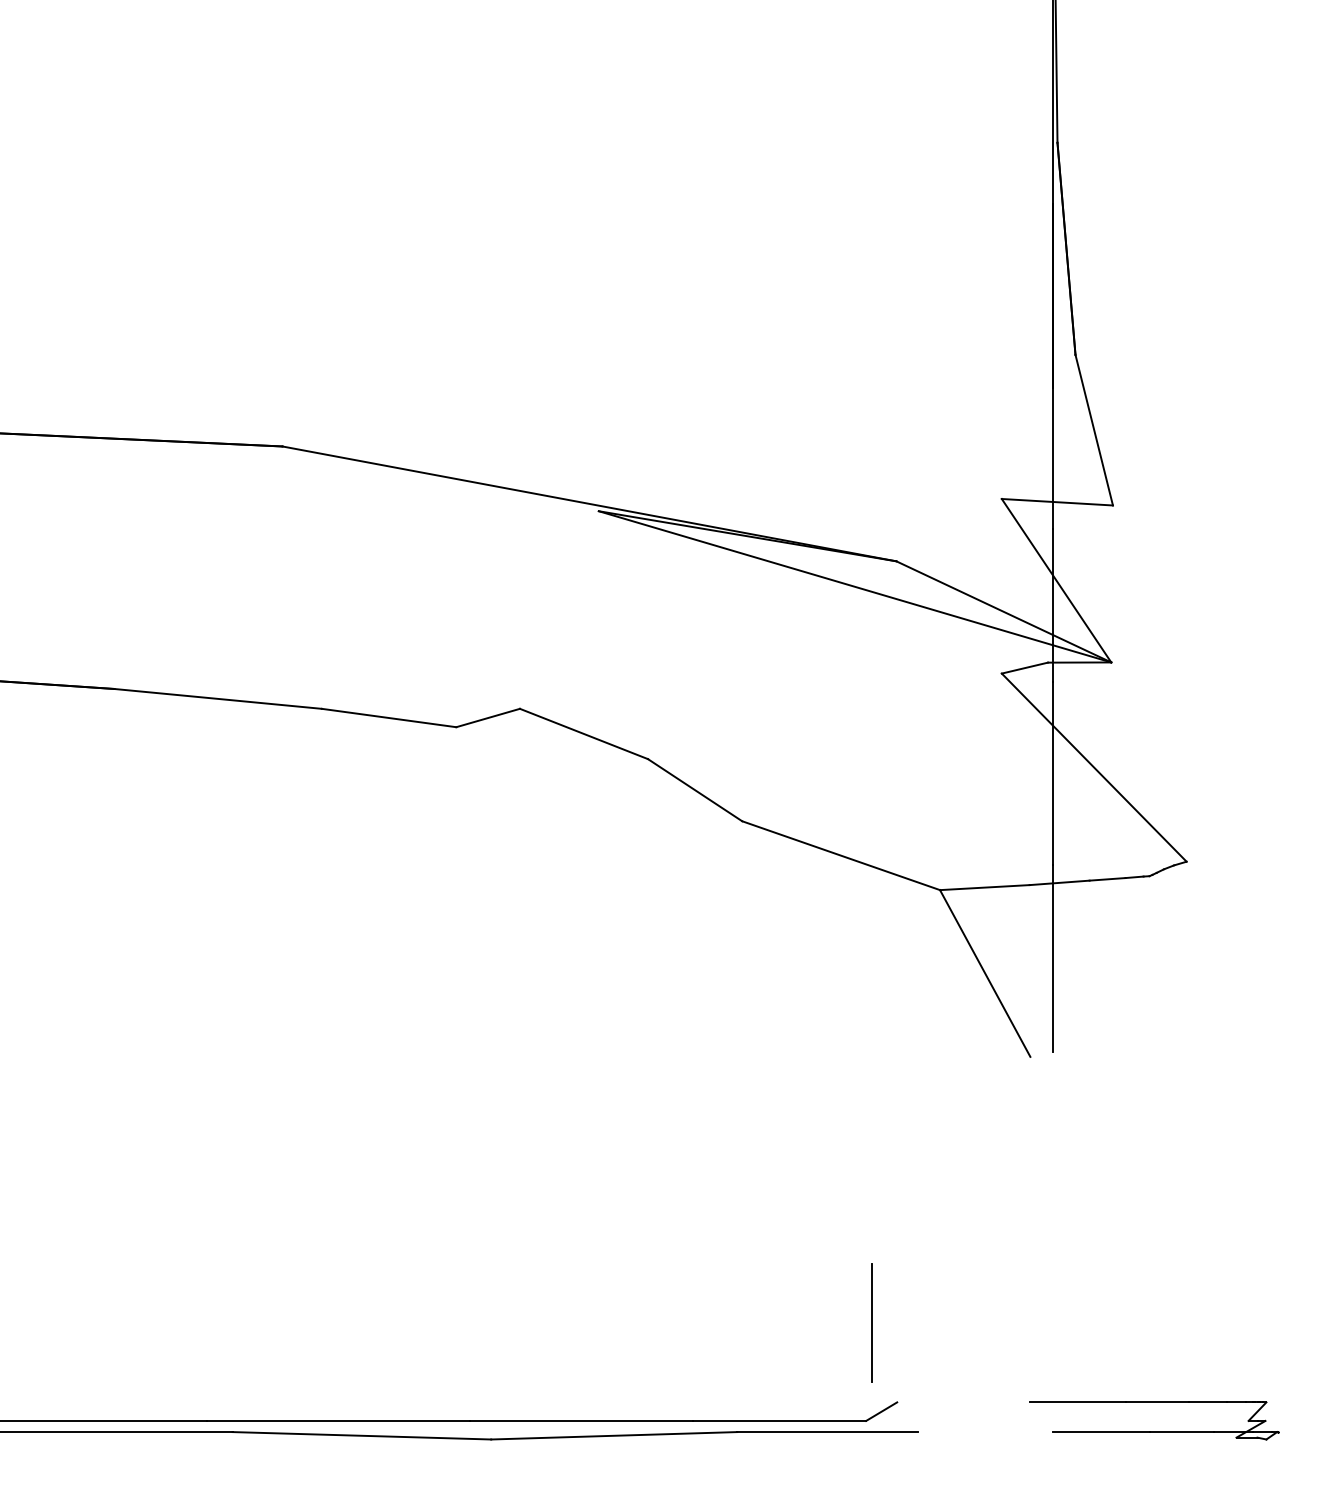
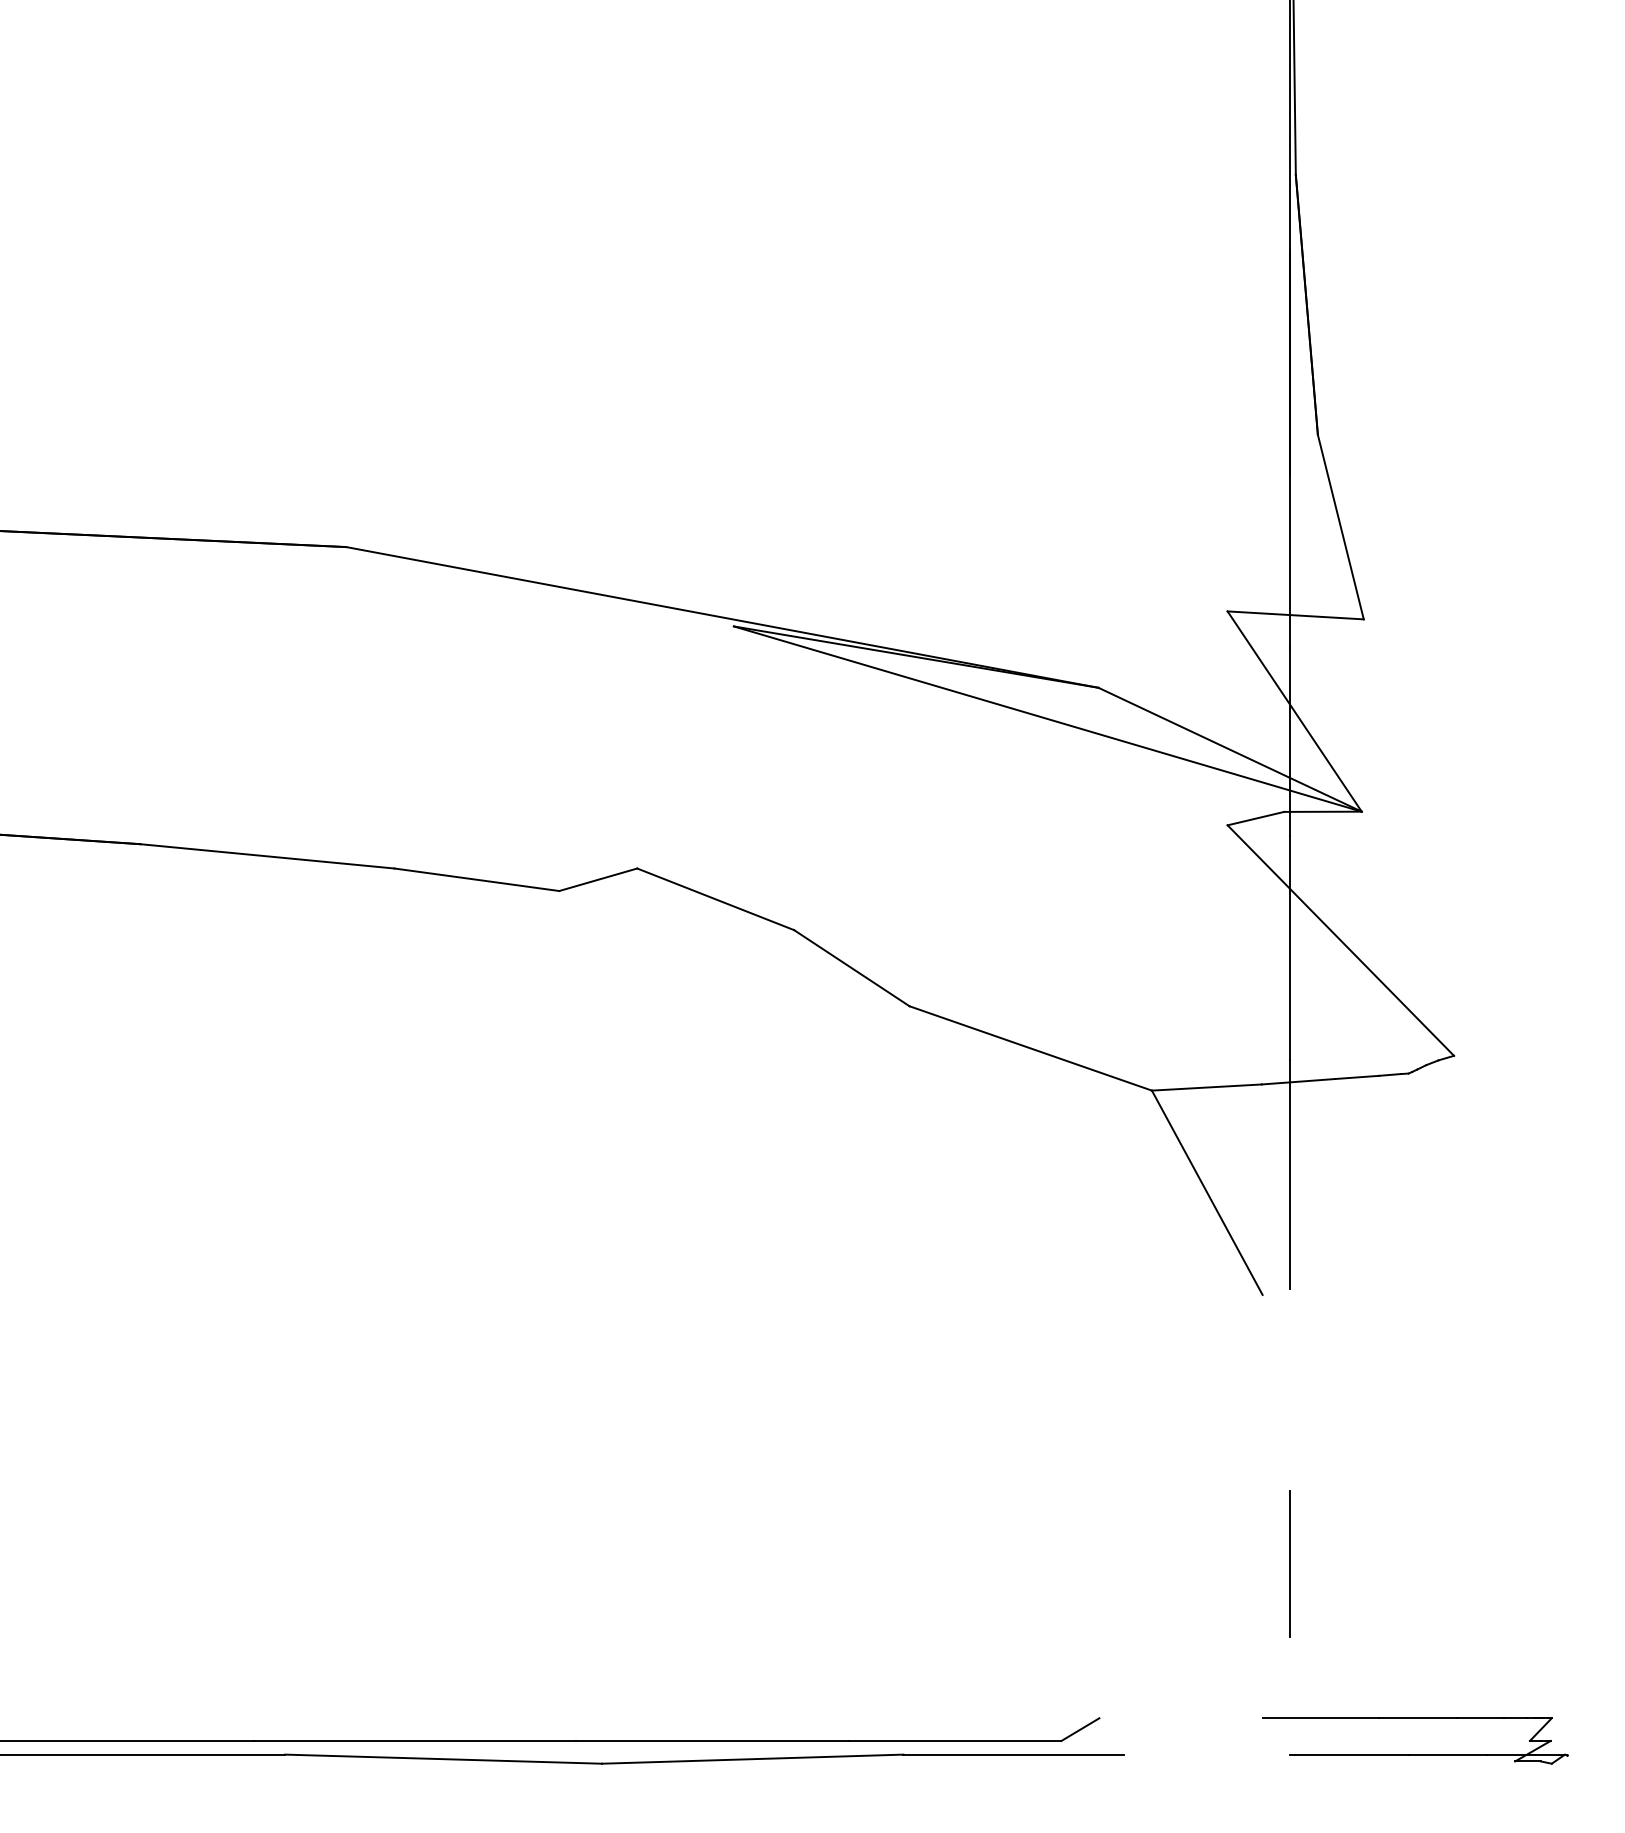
line: (871, 1322) -> (1289, 1563), moved

